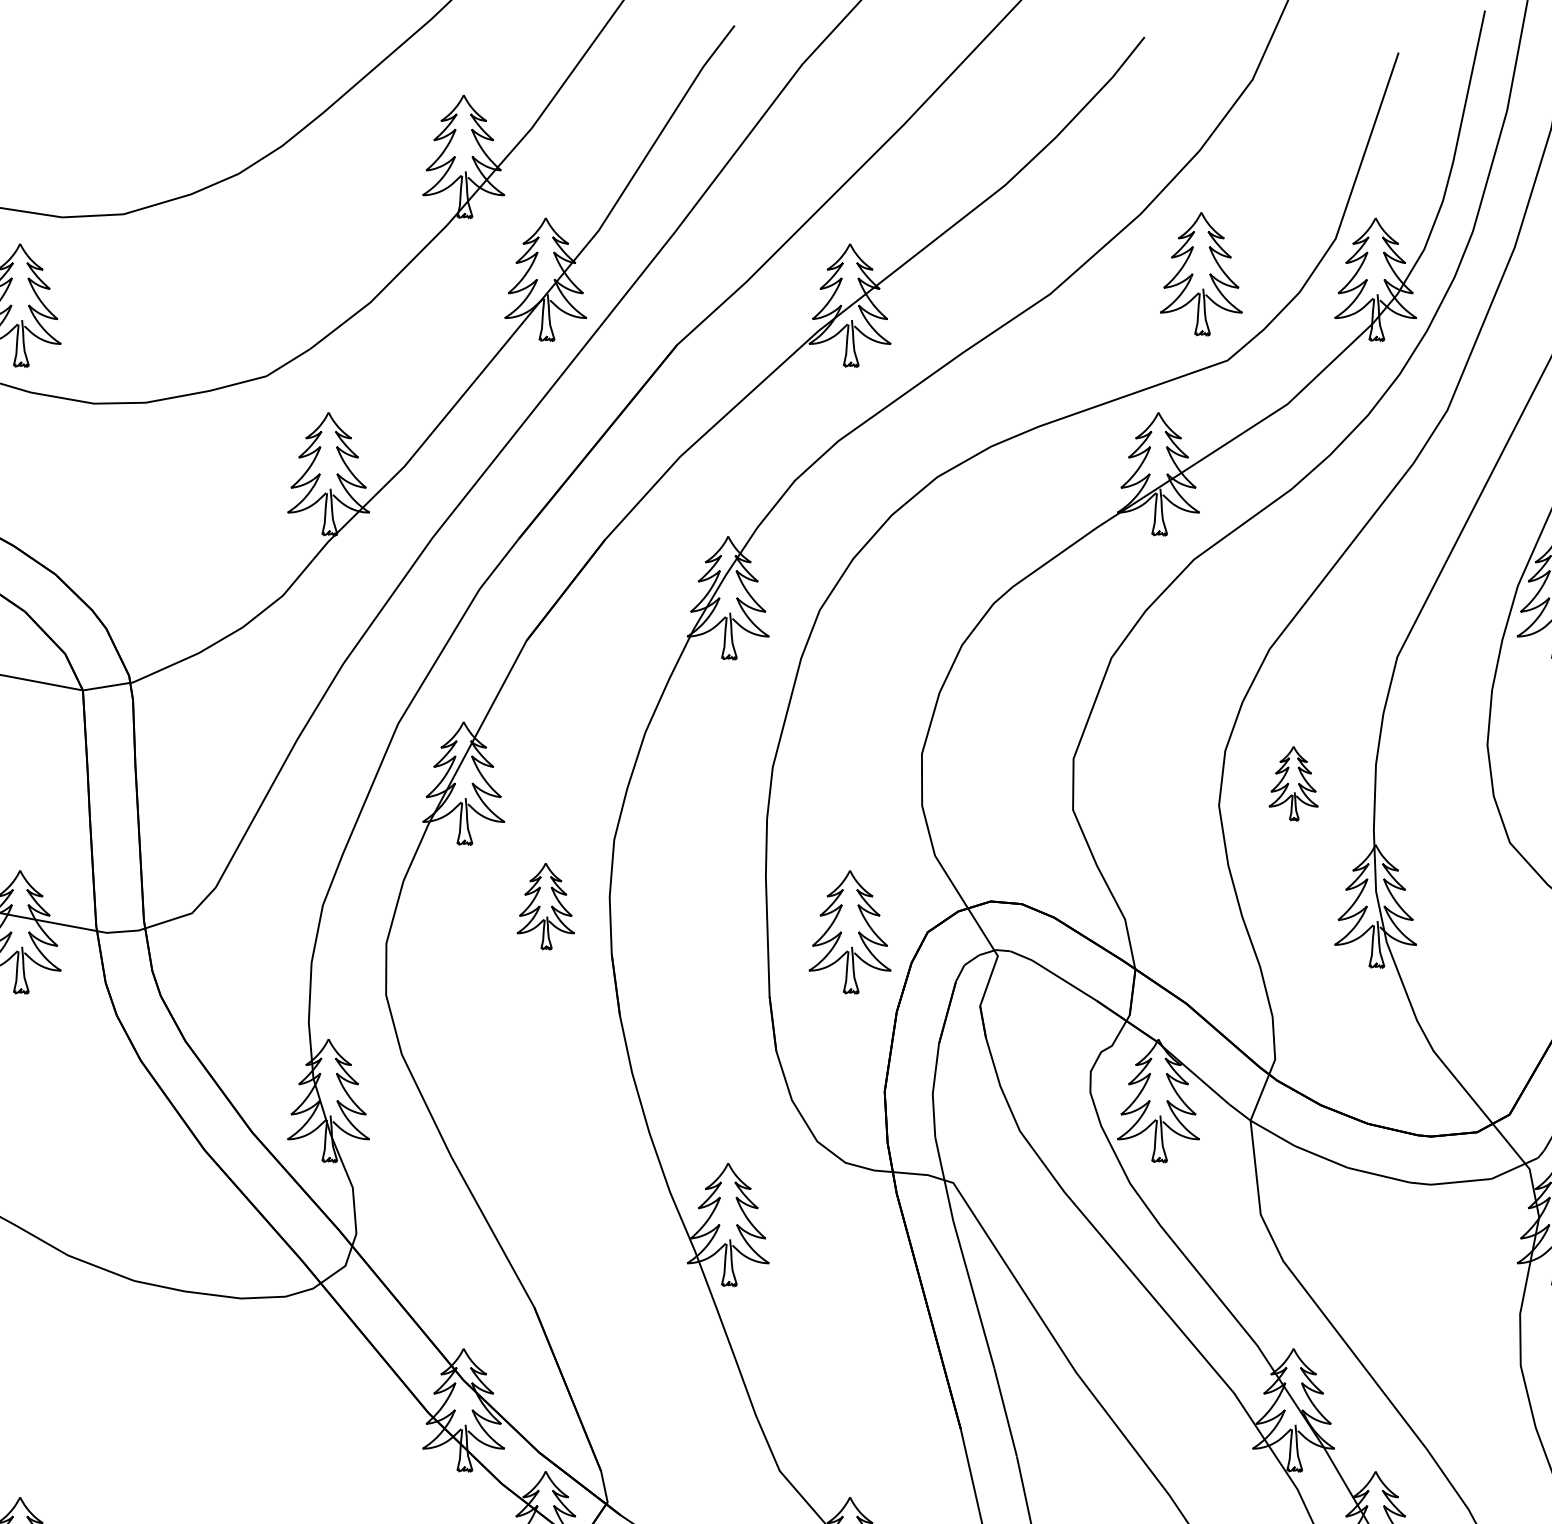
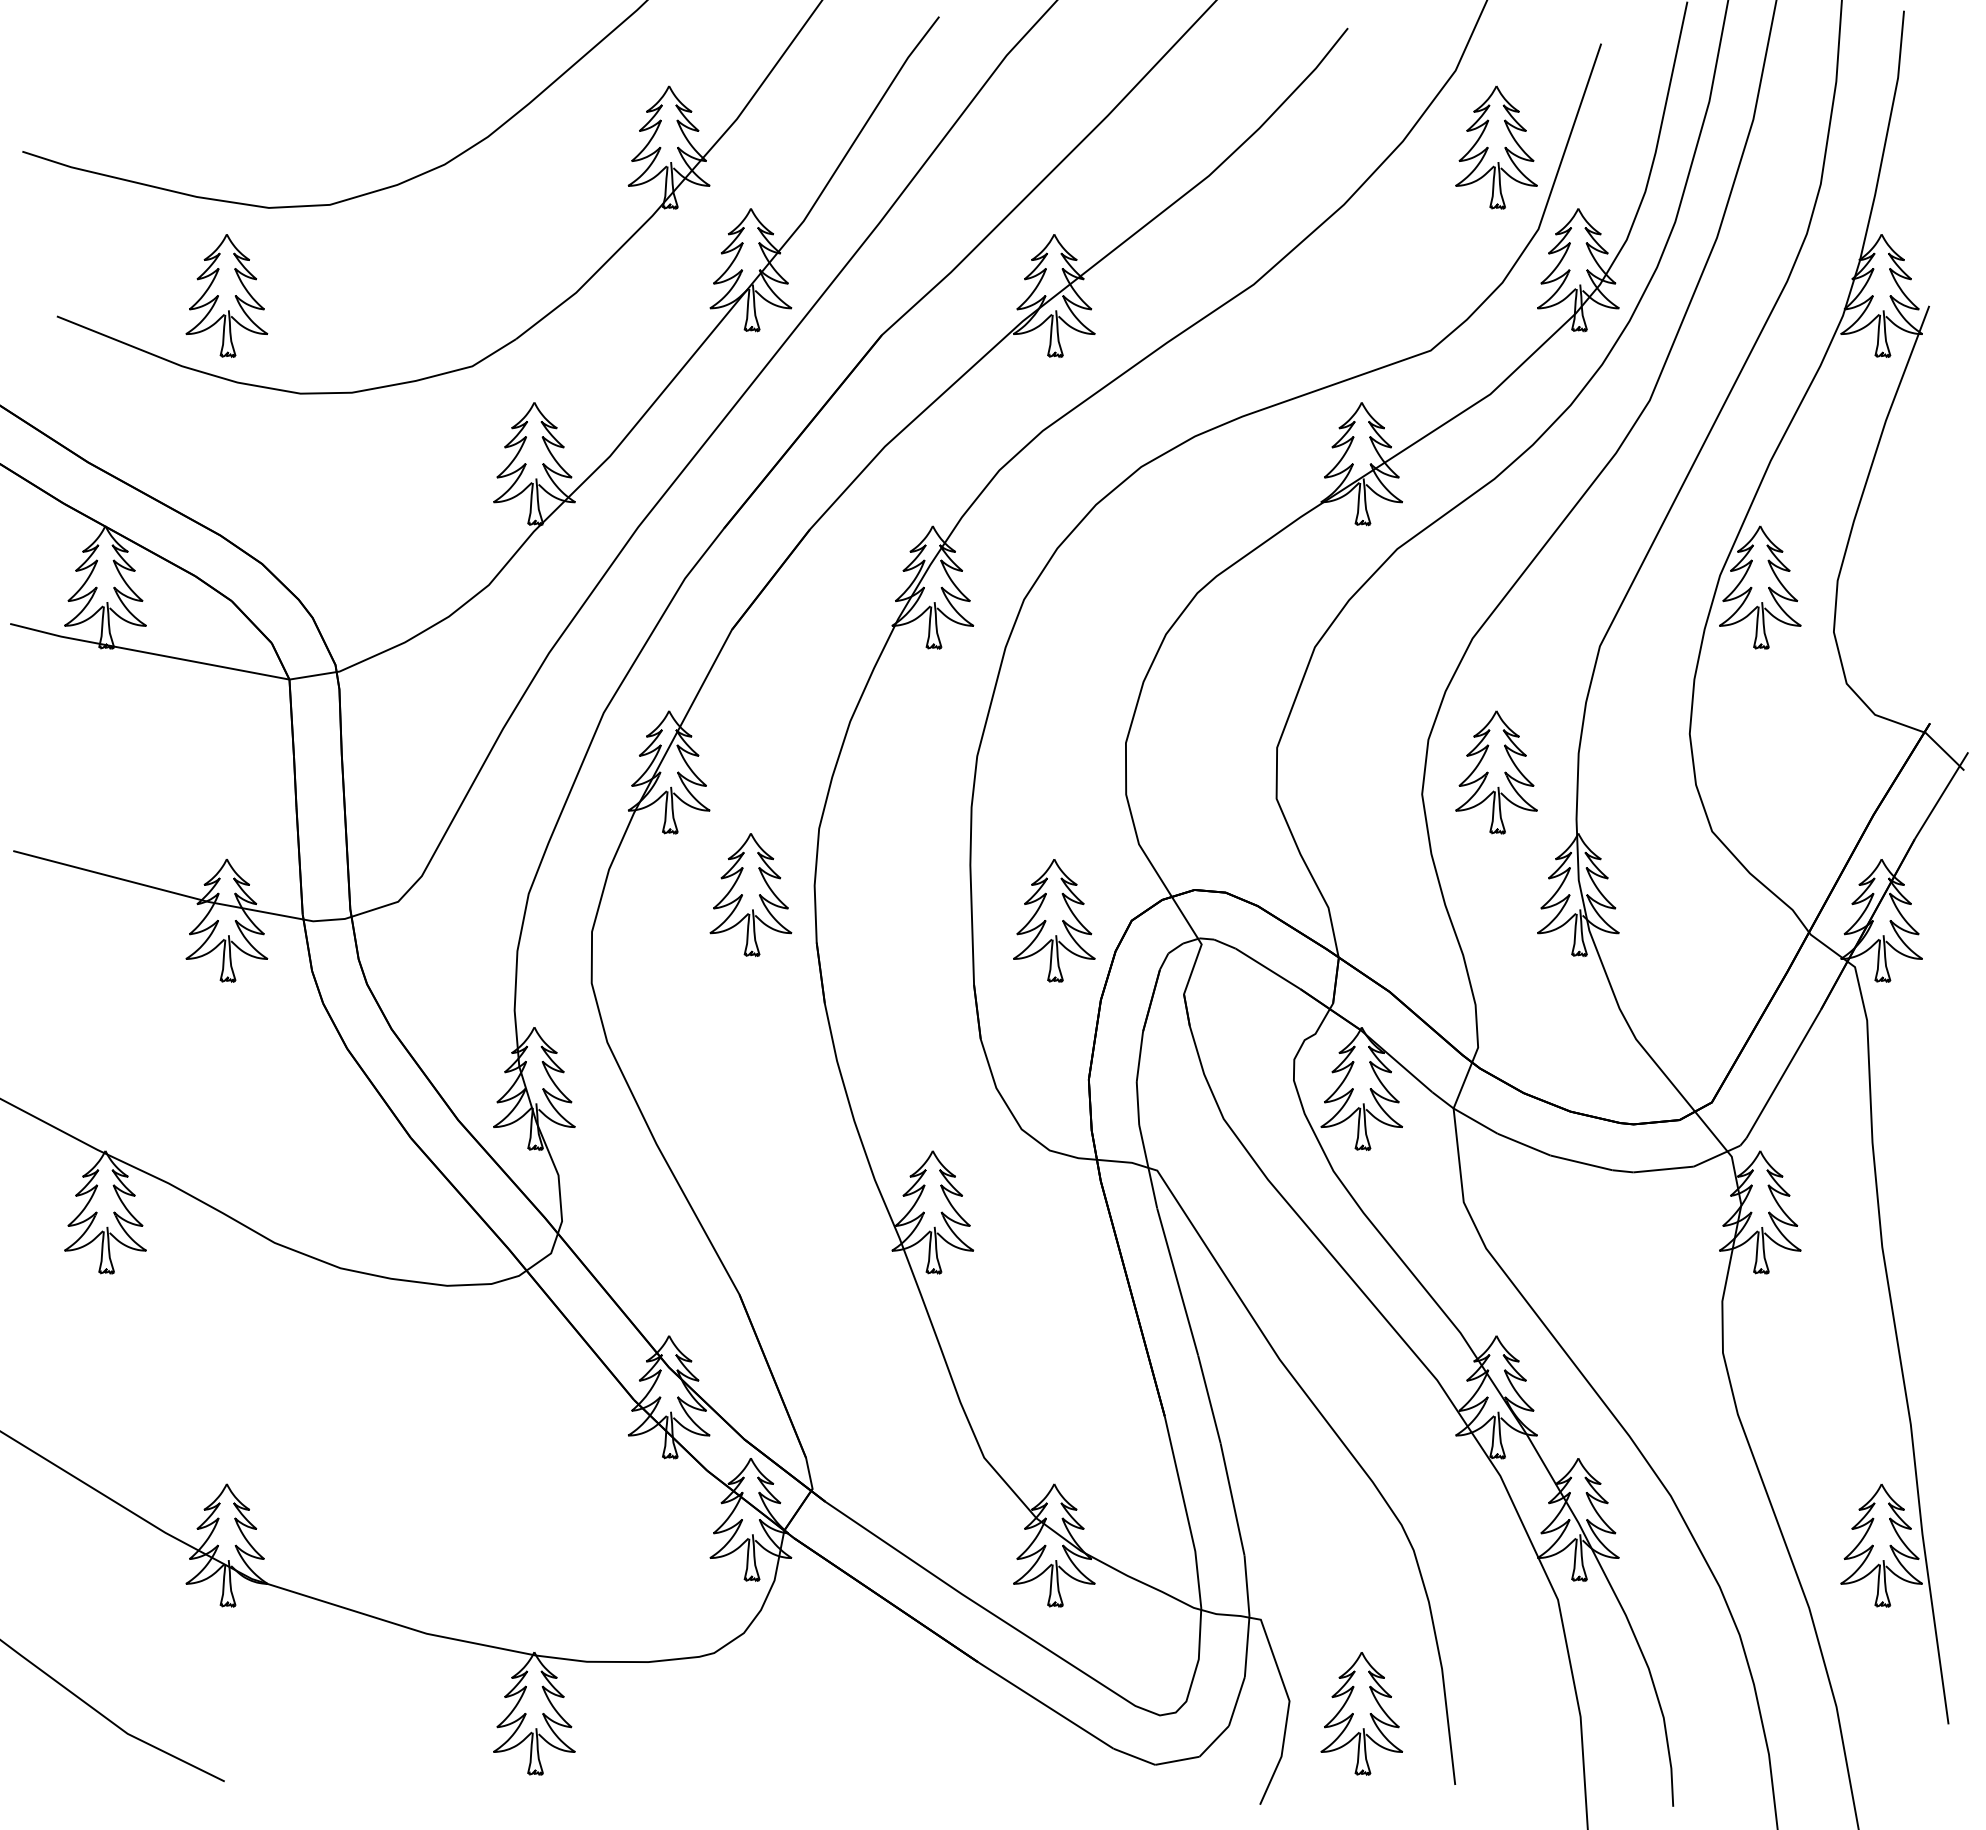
part: (1201, 274) -> (1496, 147), moved
part: (1293, 783) -> (1496, 772), size x1.67
part: (545, 906) -> (750, 894), size x1.43

